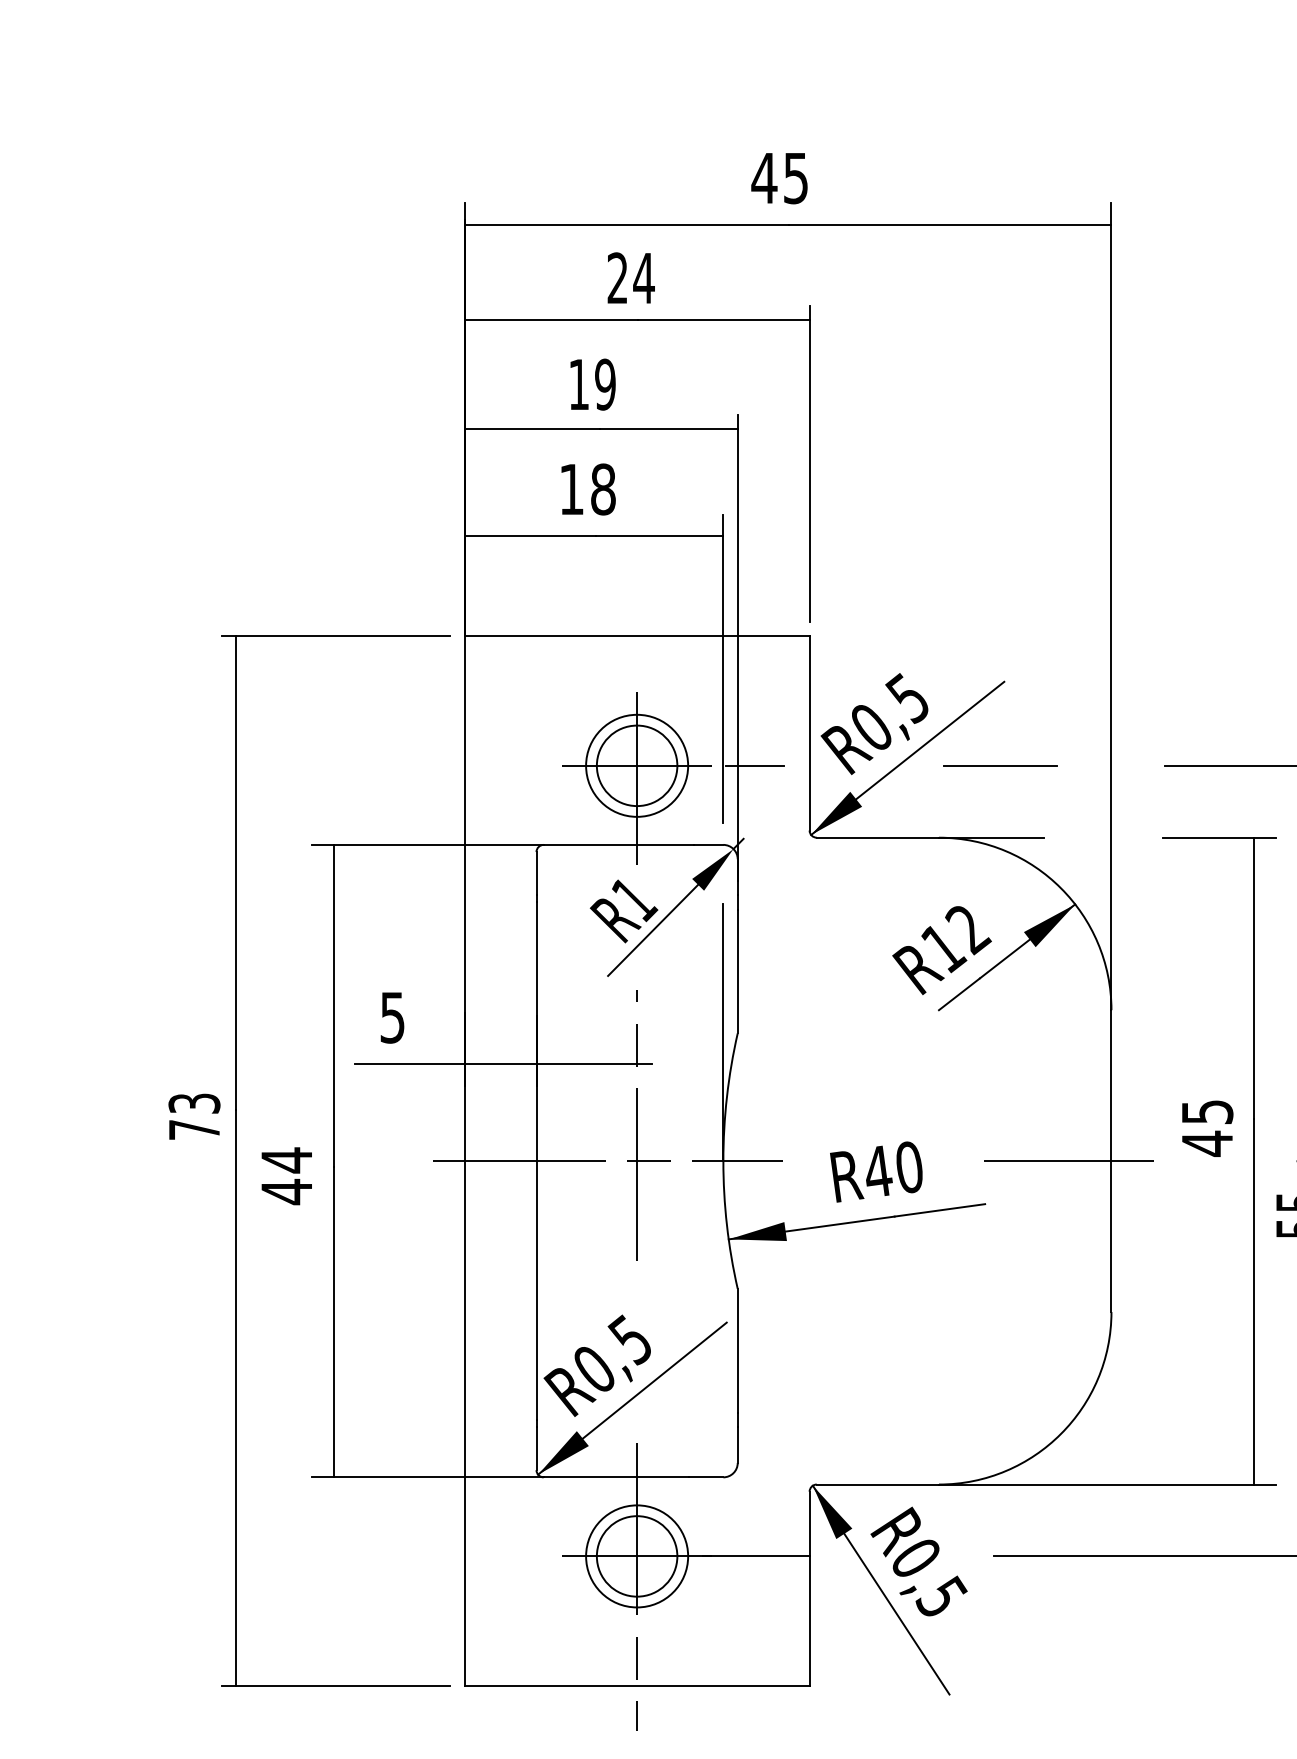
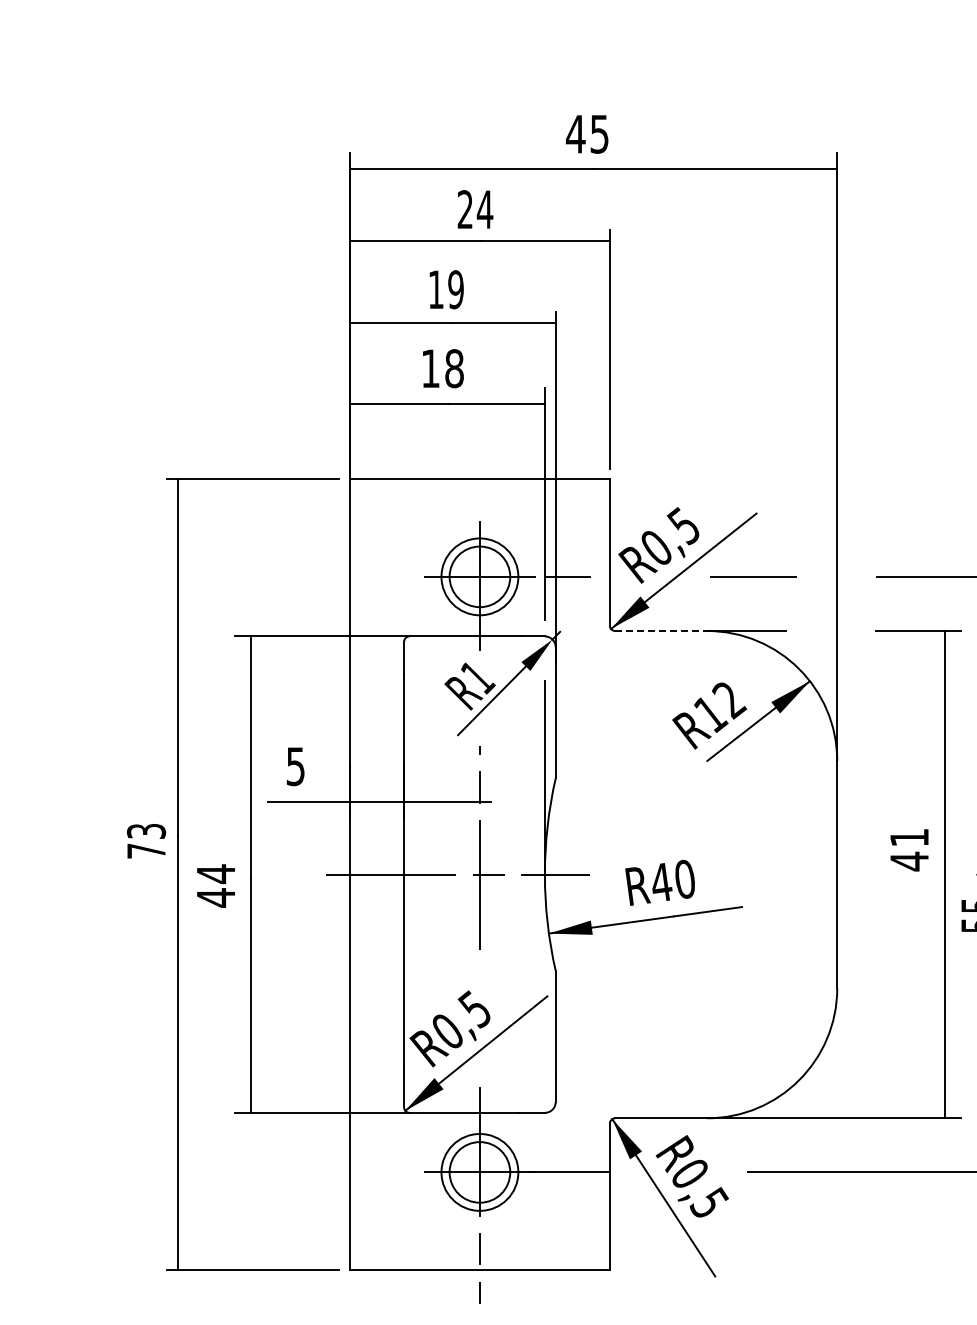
line: (878, 838) -> (661, 631), solid -> dashed
text: (1207, 1111) -> (909, 837), 45 -> 41
line: (1069, 1160) -> (805, 874), removed

